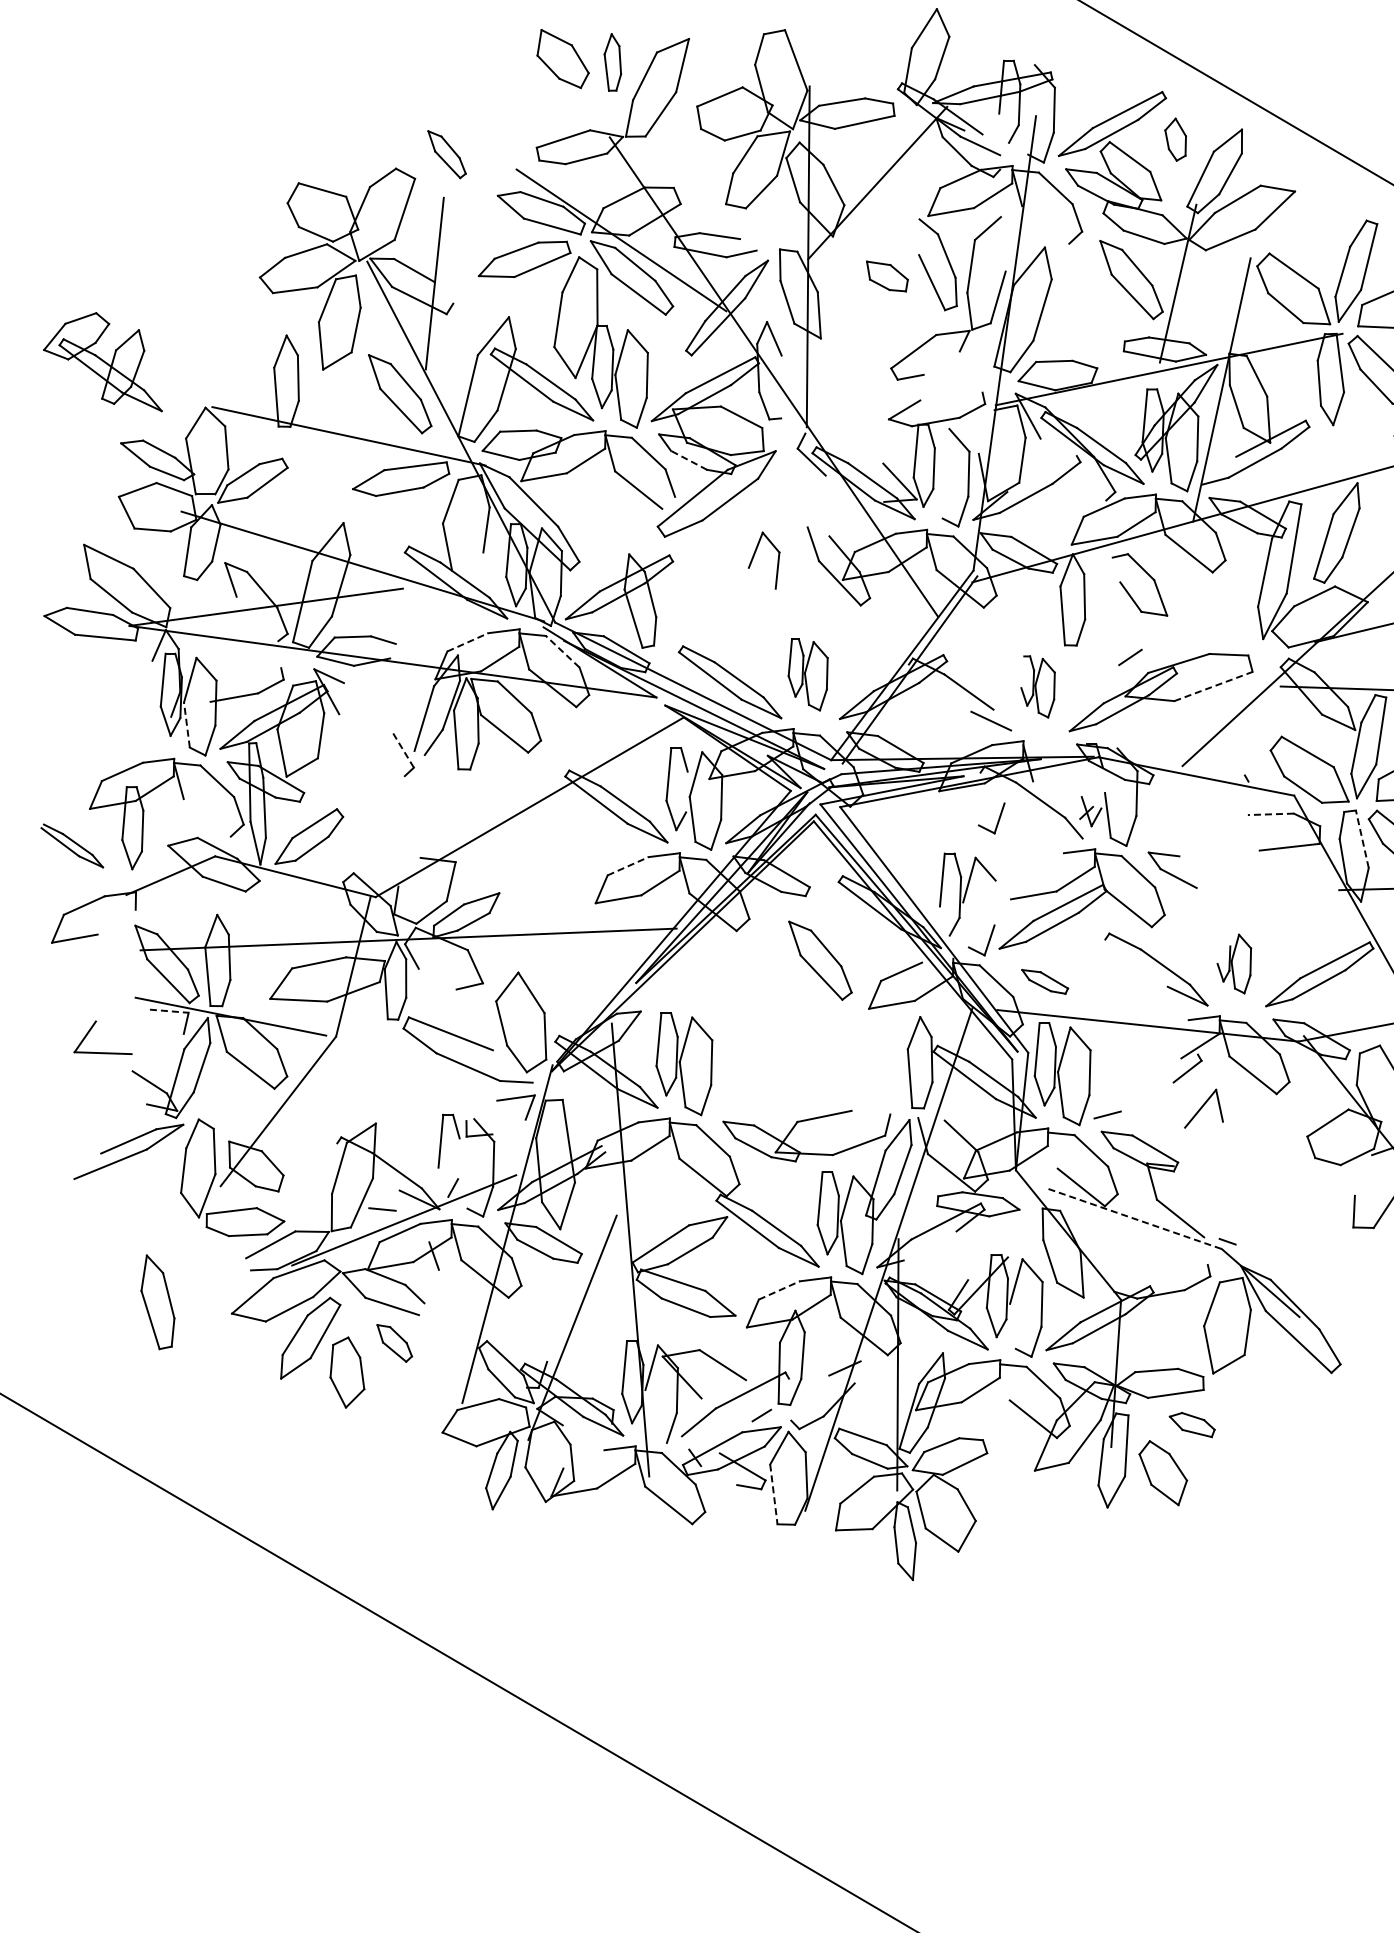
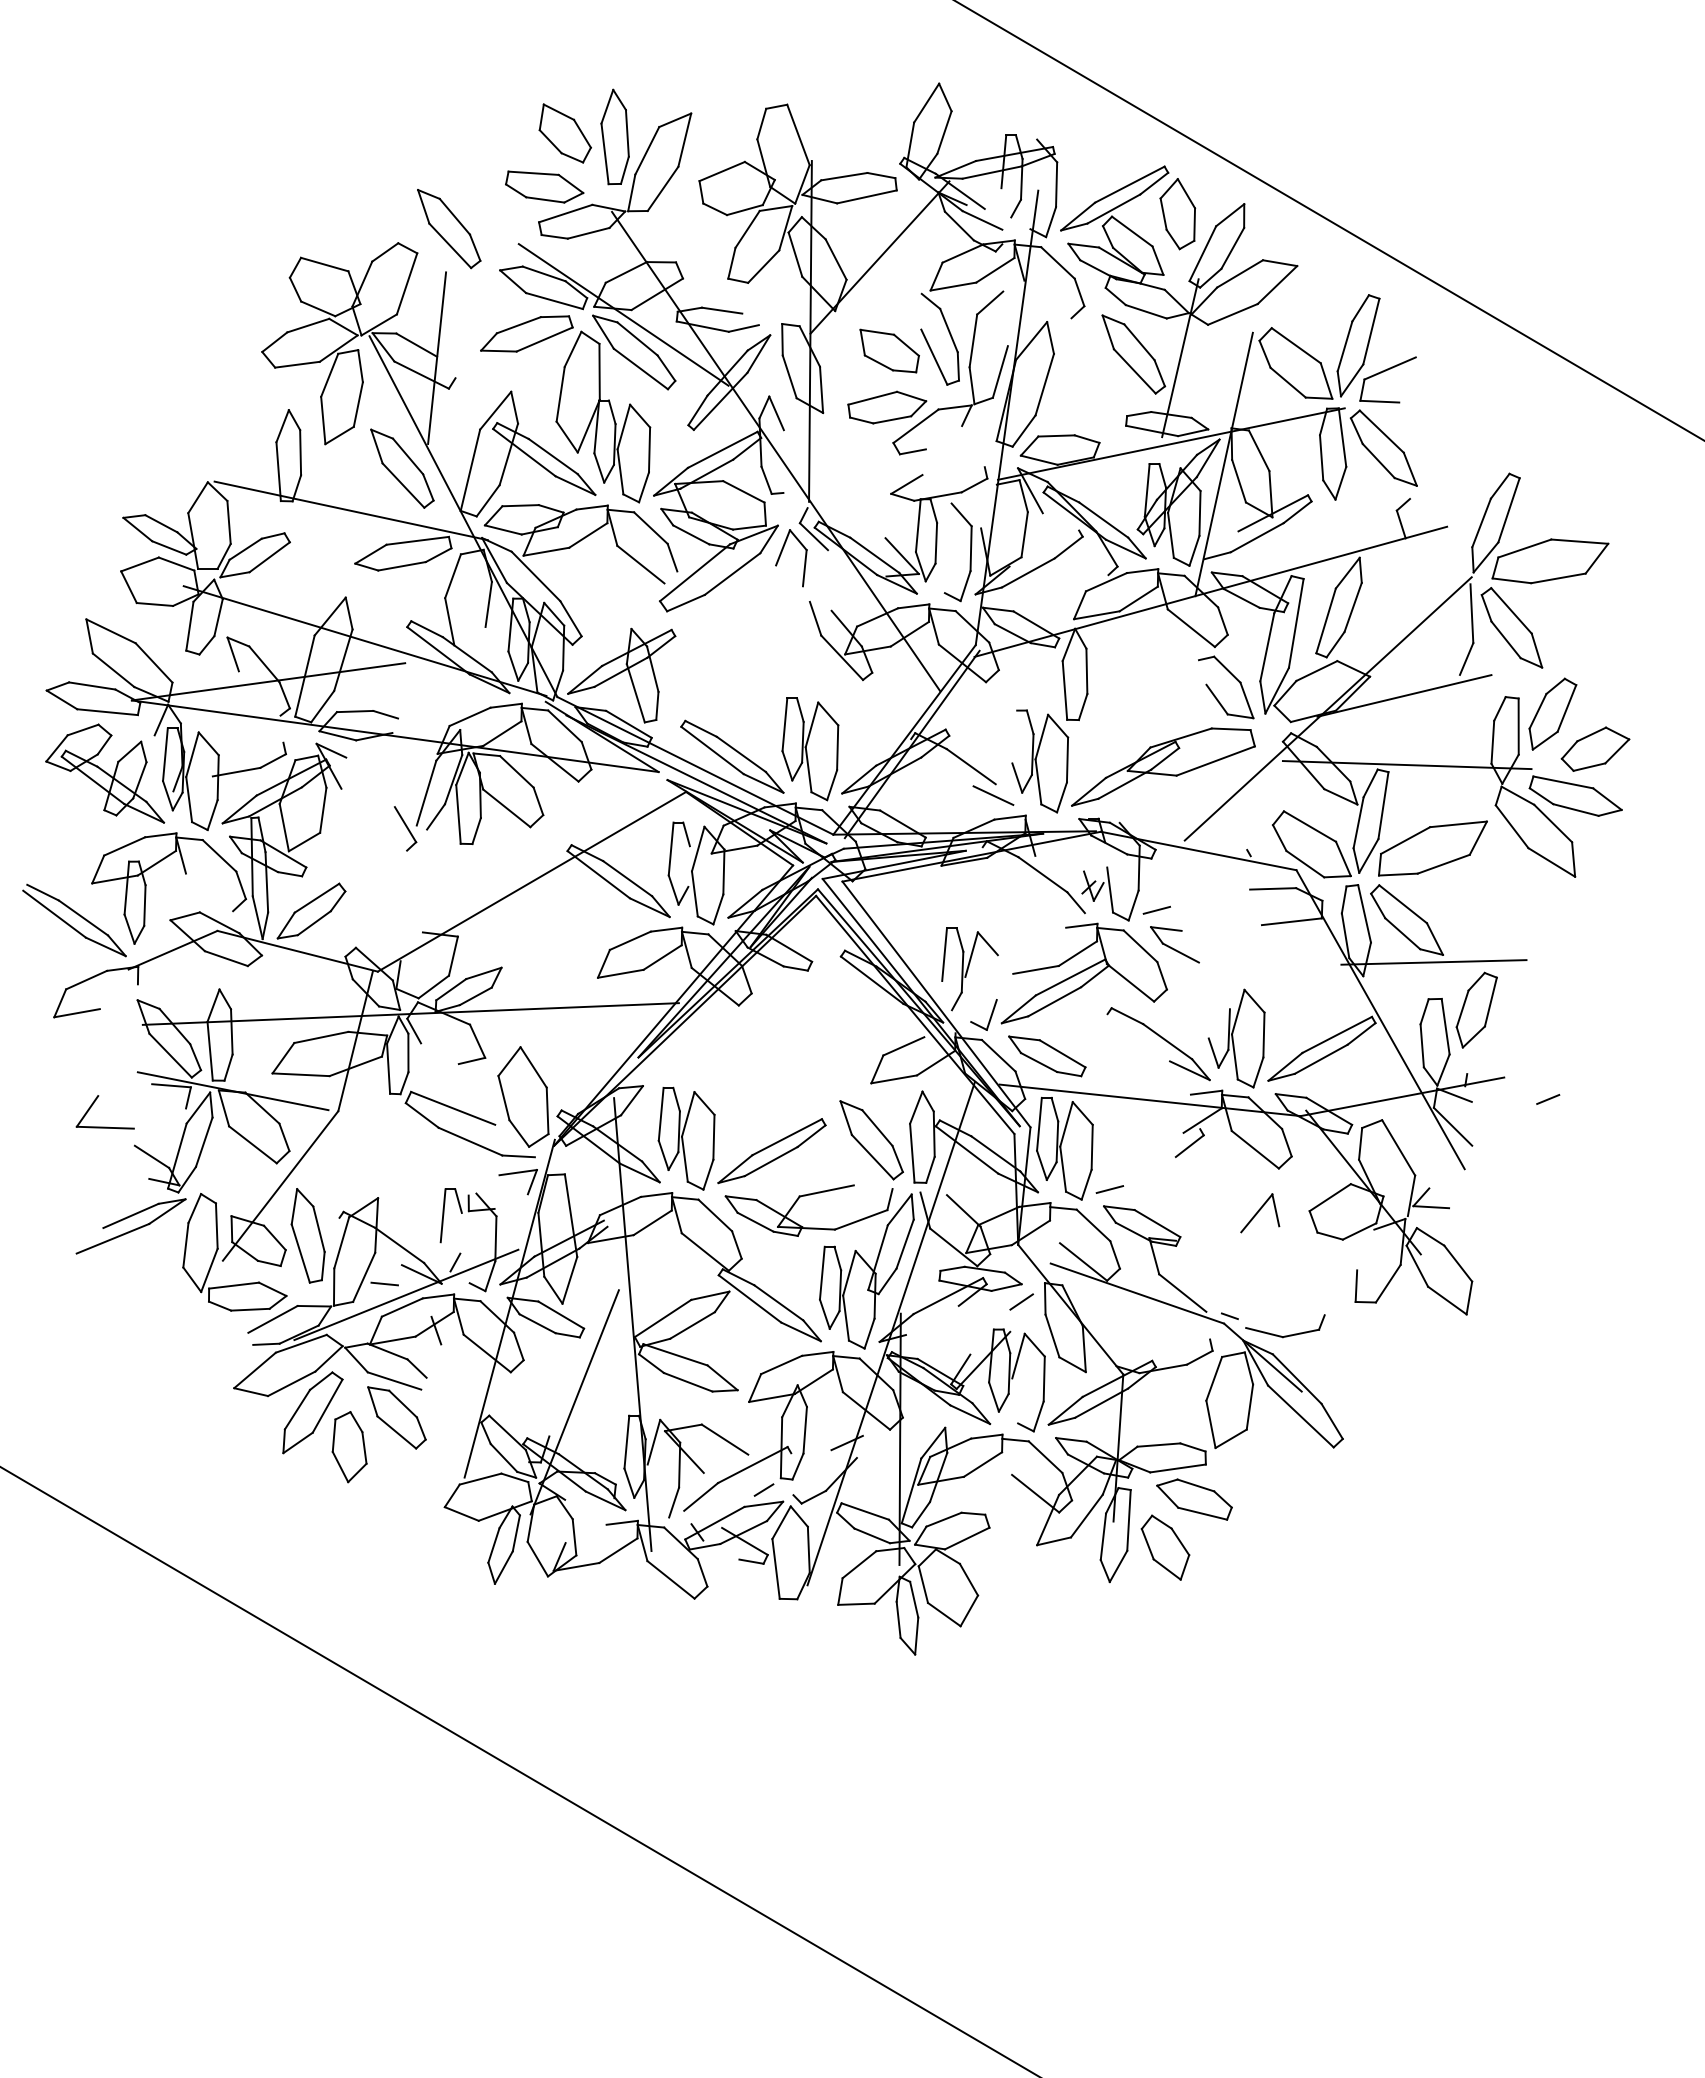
part: (612, 61) -> (614, 136), size x1.67
part: (542, 111) -> (544, 186), added
part: (1175, 139) -> (1177, 214), size x1.67
part: (447, 154) -> (449, 229), size x1.67
part: (887, 275) -> (889, 350), size x1.43
part: (885, 332) -> (887, 407), added
part: (103, 361) -> (105, 773), moved
line: (688, 459) -> (690, 534), dashed -> solid
part: (754, 556) -> (781, 554), moved
part: (1148, 575) -> (1234, 678), moved
line: (468, 641) -> (470, 716), dashed -> solid
line: (562, 650) -> (564, 725), dashed -> solid
line: (1130, 656) -> (1021, 1301), moved
part: (808, 674) -> (810, 749), size x1.43
part: (1038, 686) -> (1040, 761), size x1.67
line: (1213, 686) -> (1215, 761), dashed -> solid
line: (187, 724) -> (189, 799), dashed -> solid
line: (403, 749) -> (405, 824), dashed -> solid
line: (1270, 813) -> (1272, 888), dashed -> solid
part: (998, 818) -> (1000, 893), removed
line: (1154, 834) -> (1156, 909), added
line: (1362, 838) -> (1364, 913), dashed -> solid
part: (72, 845) -> (74, 920), size x1.67
line: (628, 865) -> (630, 940), dashed -> solid
part: (820, 960) -> (871, 1140), moved
part: (1234, 963) -> (1236, 1038), size x1.67
part: (1045, 981) -> (1047, 1056), size x1.67
line: (170, 1010) -> (172, 1085), dashed -> solid
part: (769, 1076) -> (771, 1151), added
part: (1204, 1108) -> (1260, 1213), moved
line: (1135, 1218) -> (1137, 1293), dashed -> solid
part: (1287, 1259) -> (1289, 1334), added
line: (780, 1289) -> (782, 1364), dashed -> solid
part: (157, 1301) -> (307, 1235), moved
part: (394, 1342) -> (396, 1417), size x1.67
part: (1192, 1424) -> (1194, 1499), size x1.67
line: (774, 1494) -> (776, 1569), dashed -> solid

